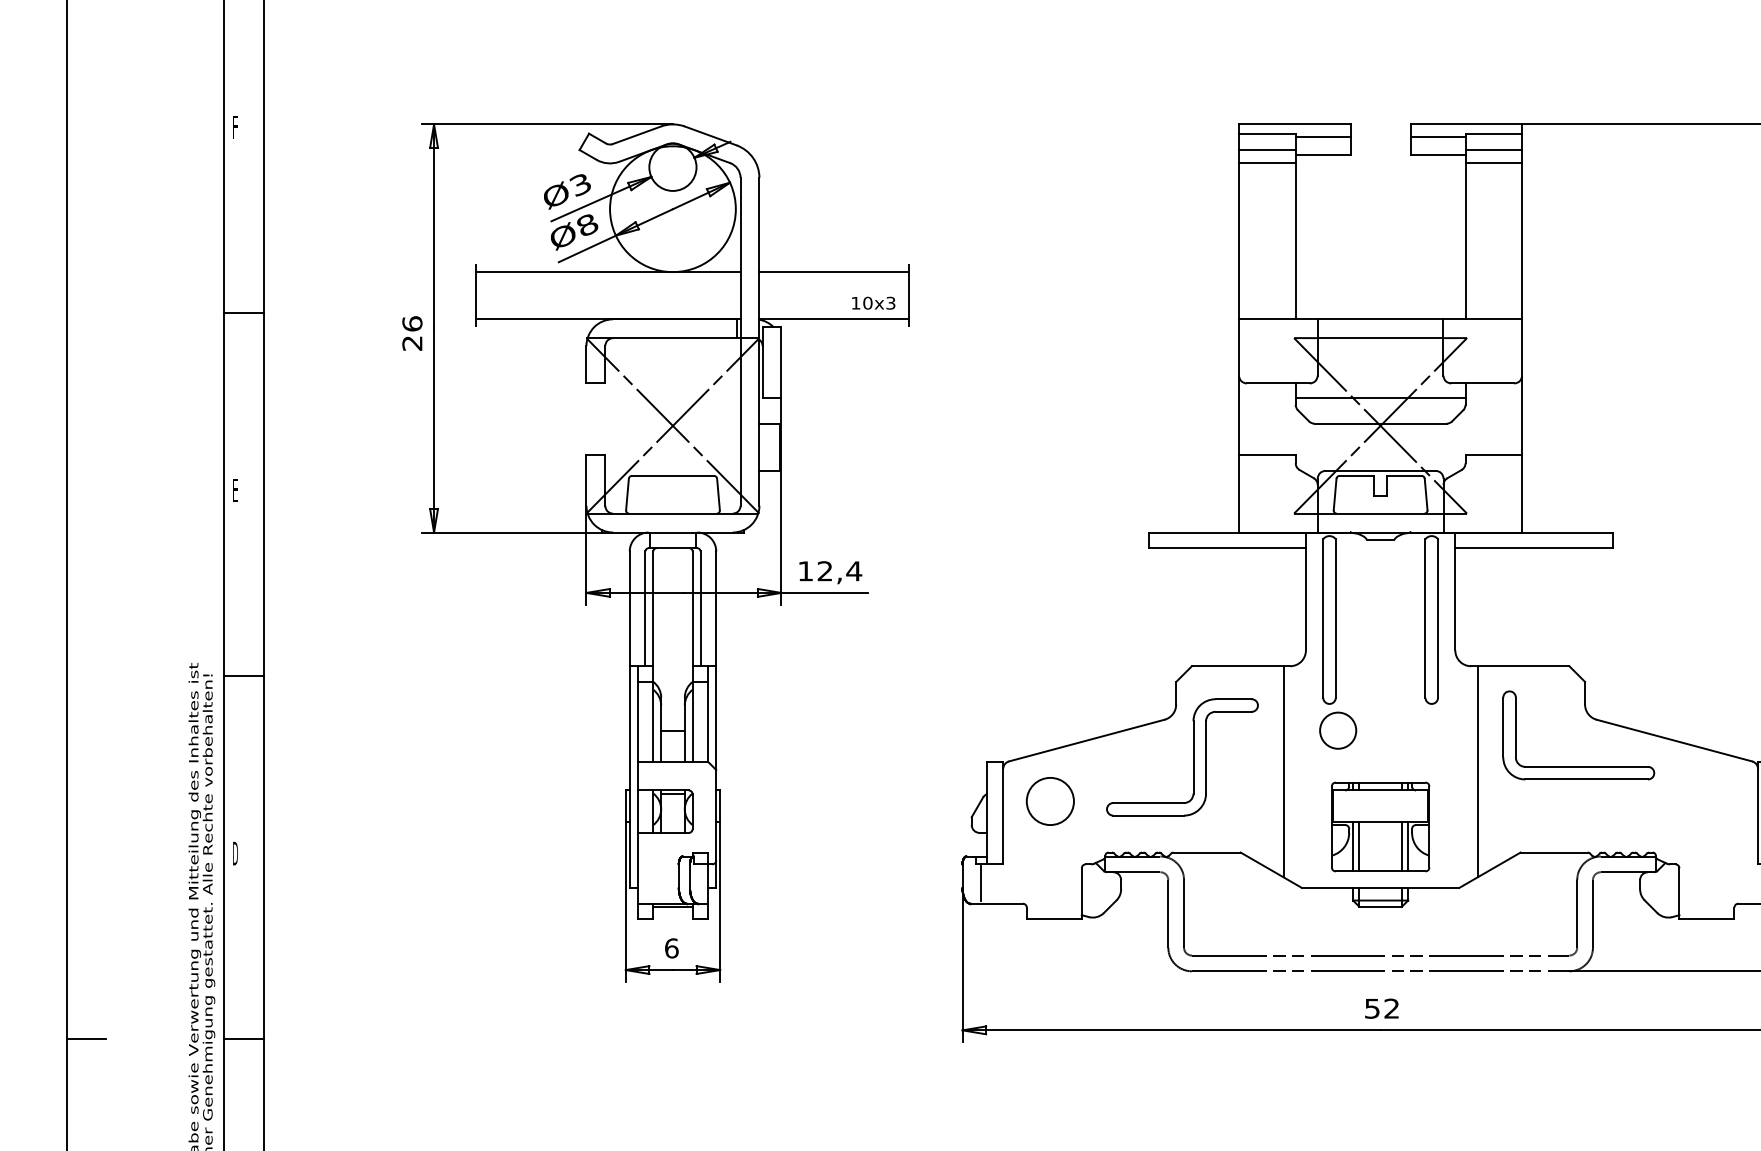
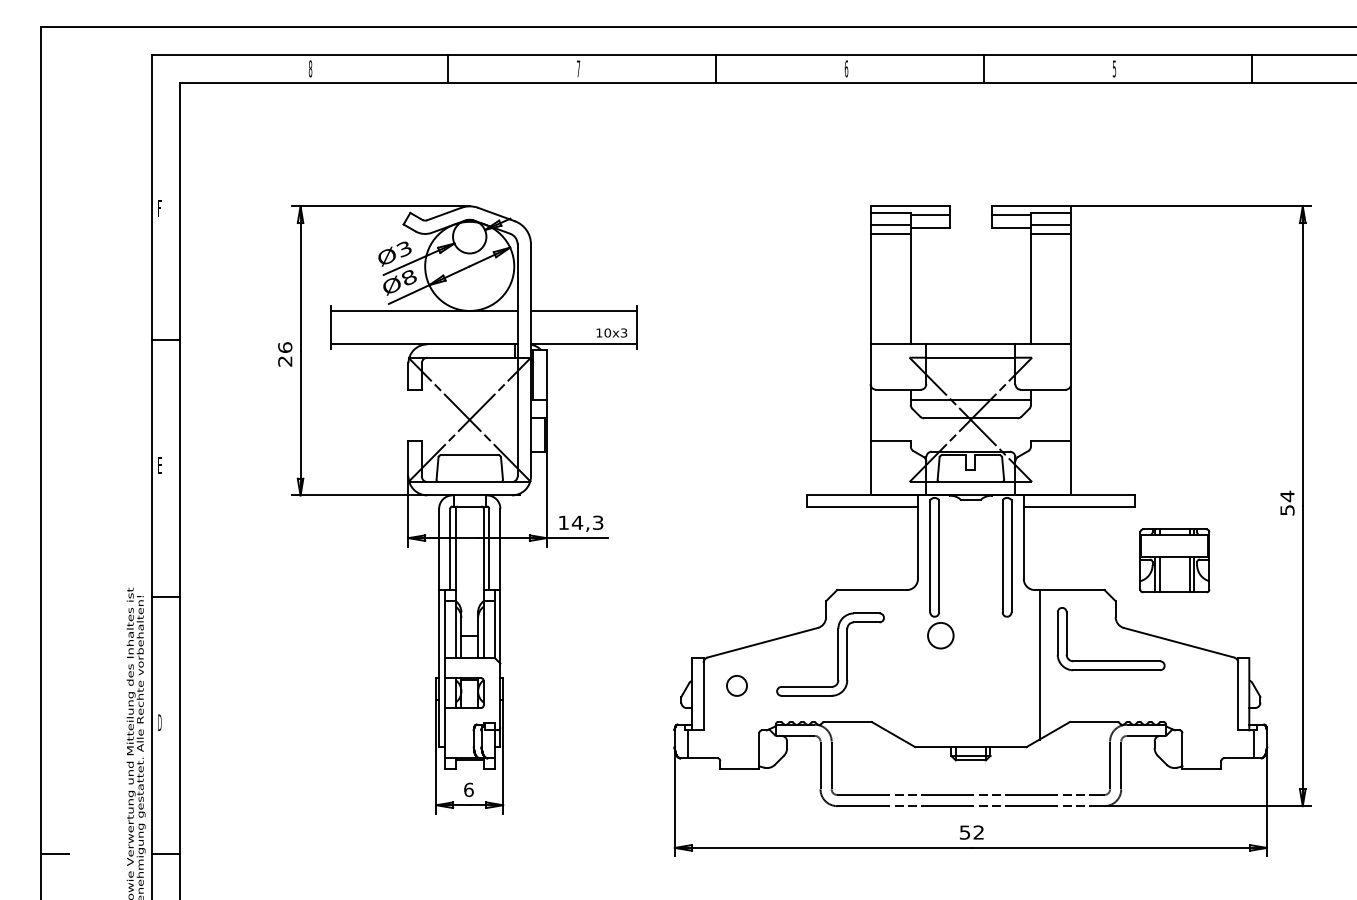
text: (839, 570) -> (587, 522), 12,4 -> 14,3
line: (1284, 771) -> (902, 664), removed
circle: (1049, 800) -> (736, 685), size x0.6
part: (1380, 826) -> (1174, 560), moved

